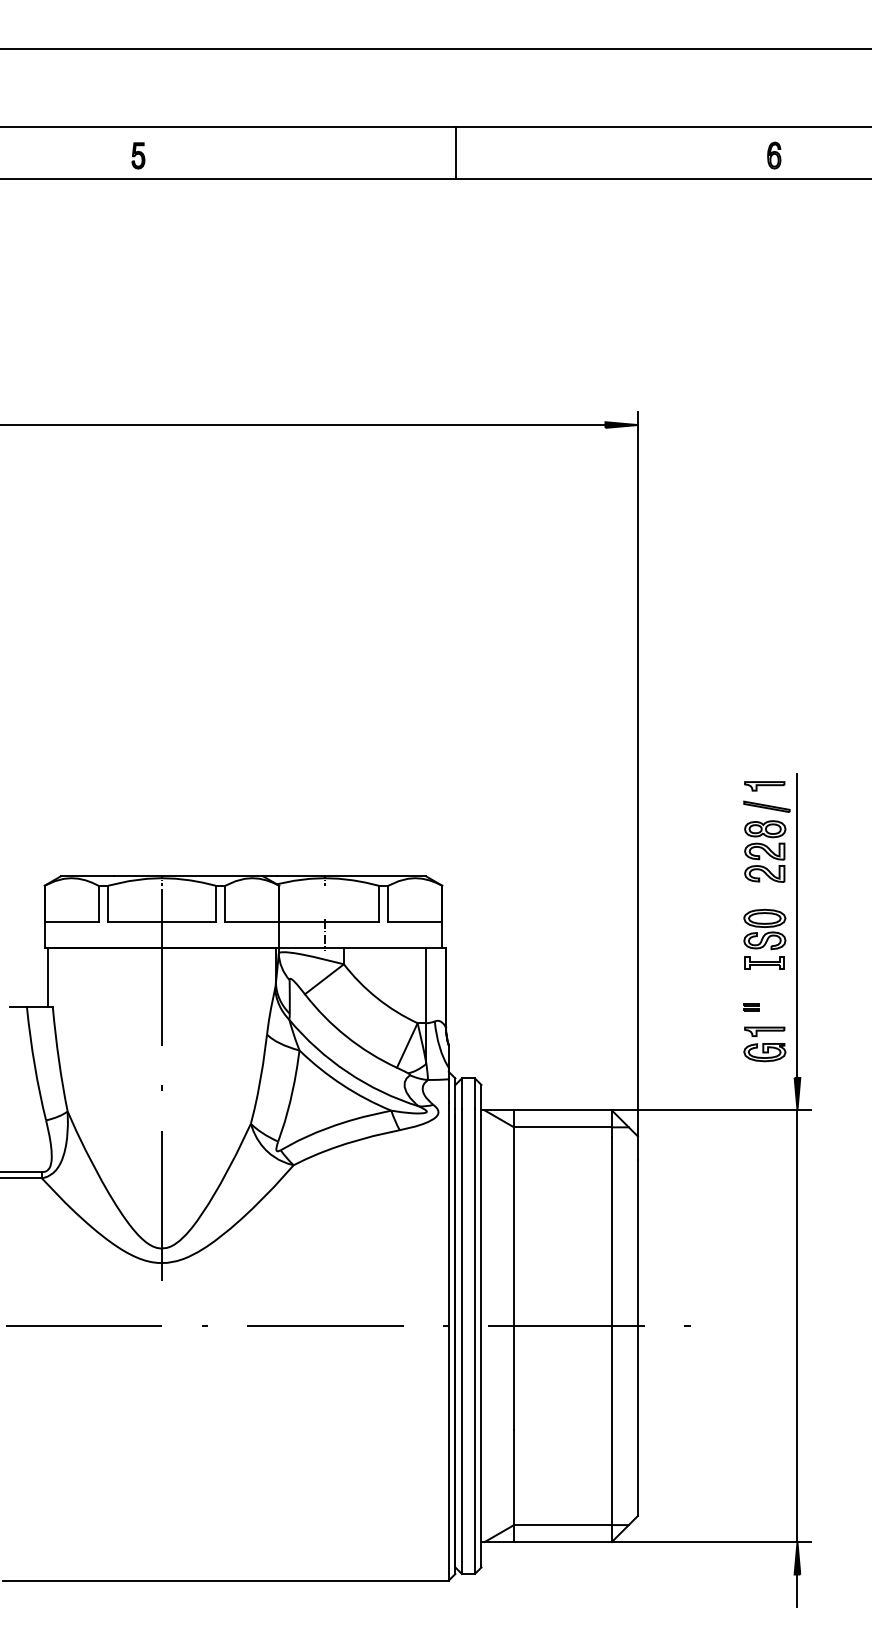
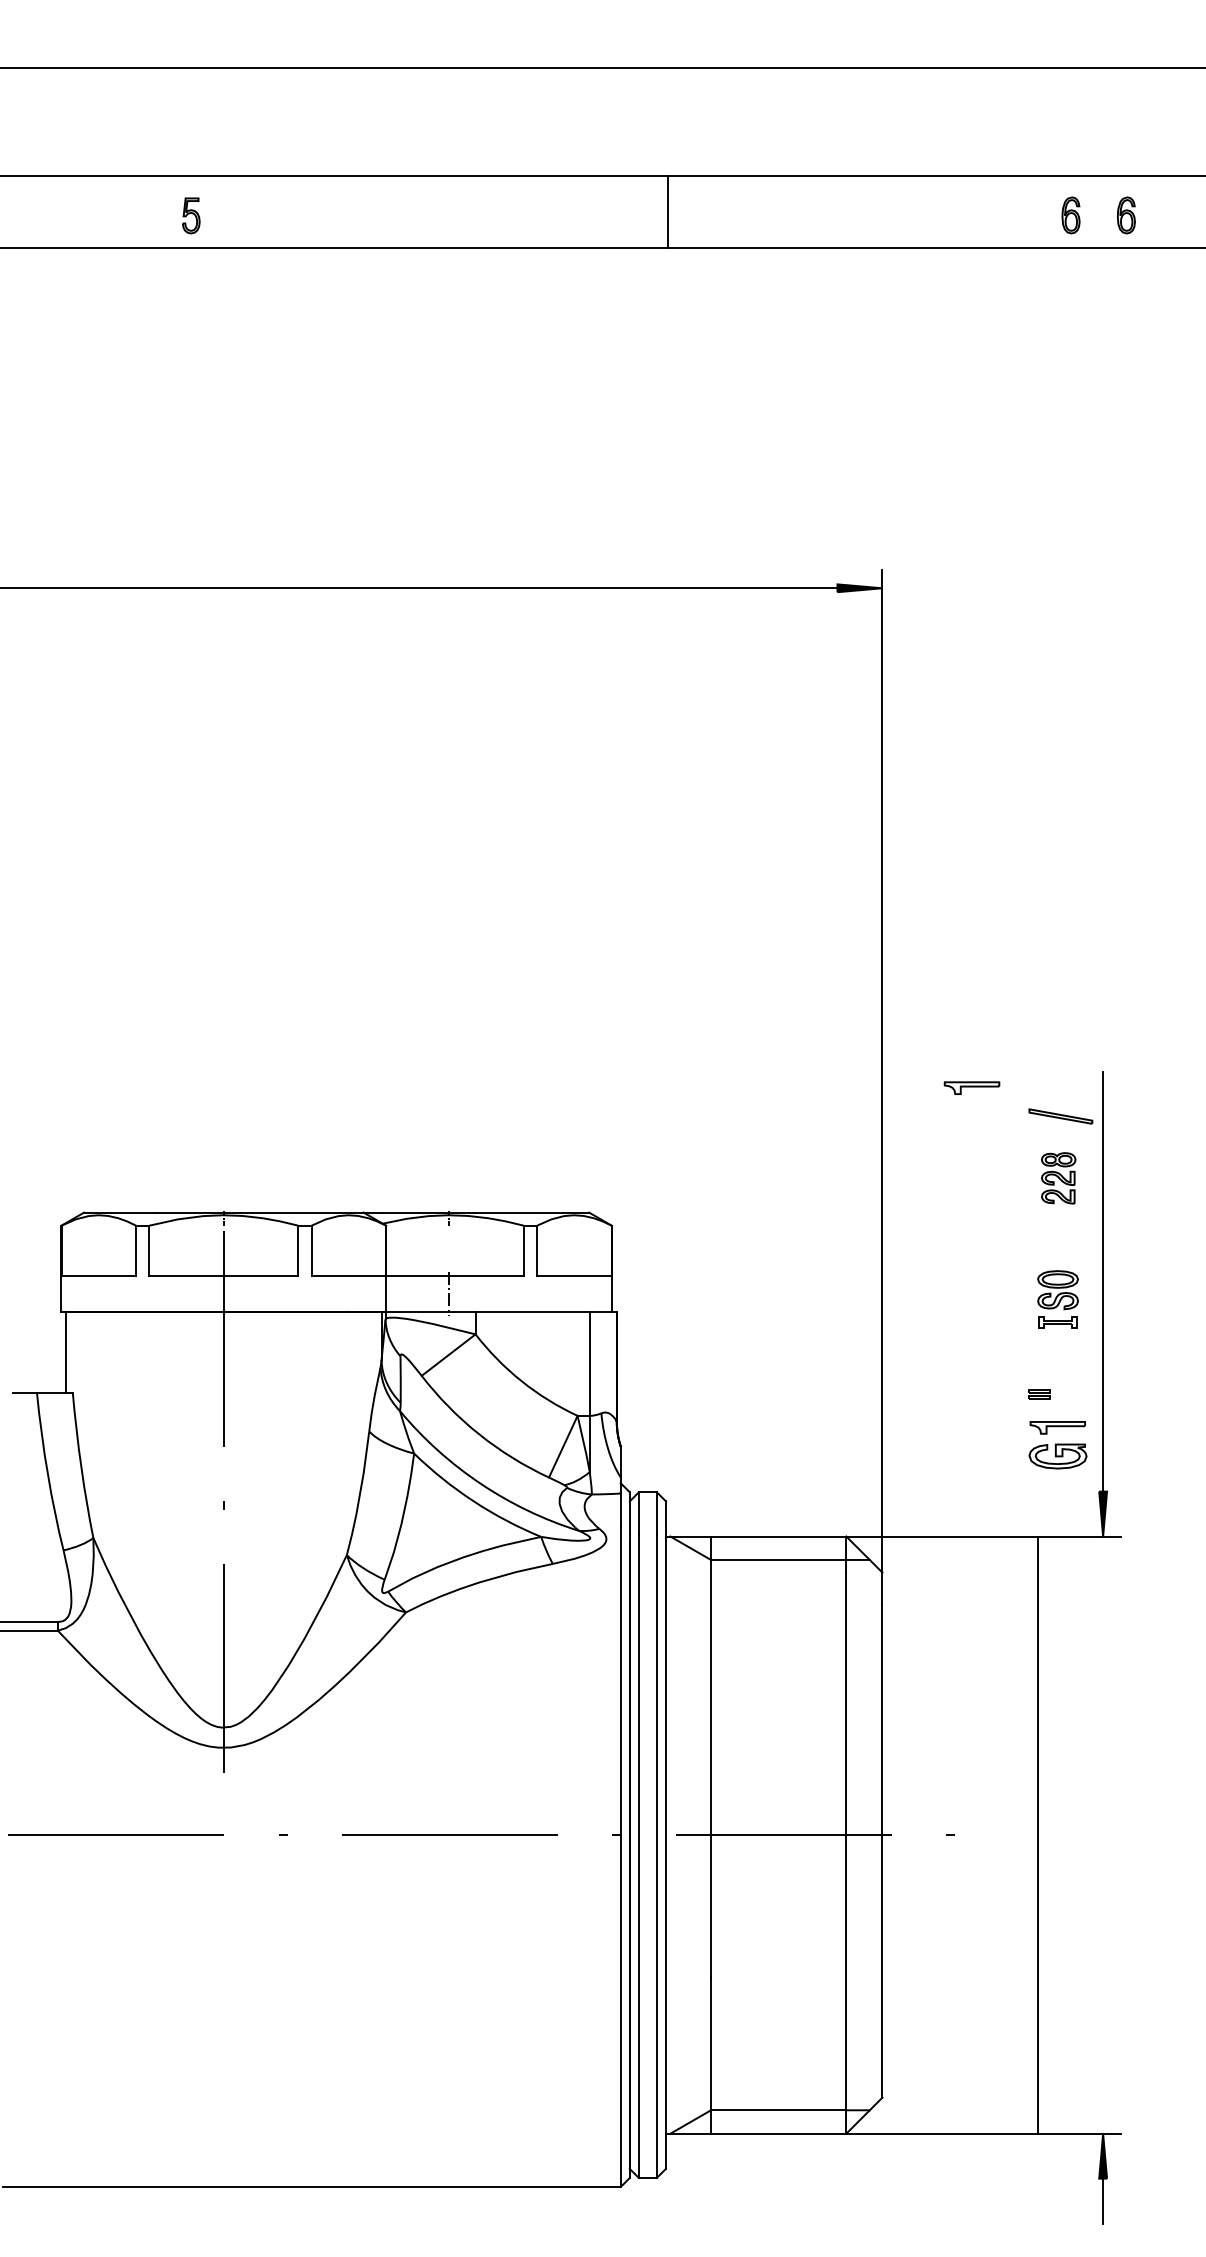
line: (455, 153) -> (667, 212), moved
part: (814, 155) -> (1126, 215), added
part: (764, 786) -> (971, 1088), moved
part: (765, 851) -> (1058, 1178), size x0.6
part: (764, 938) -> (1057, 1298), size x0.7
line: (797, 1326) -> (1038, 1835), moved

